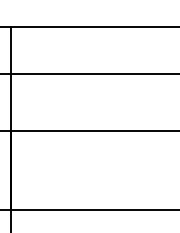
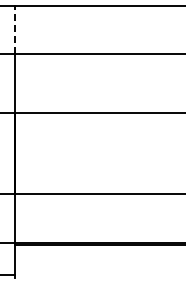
line: (11, 49) -> (15, 29), solid -> dashed

